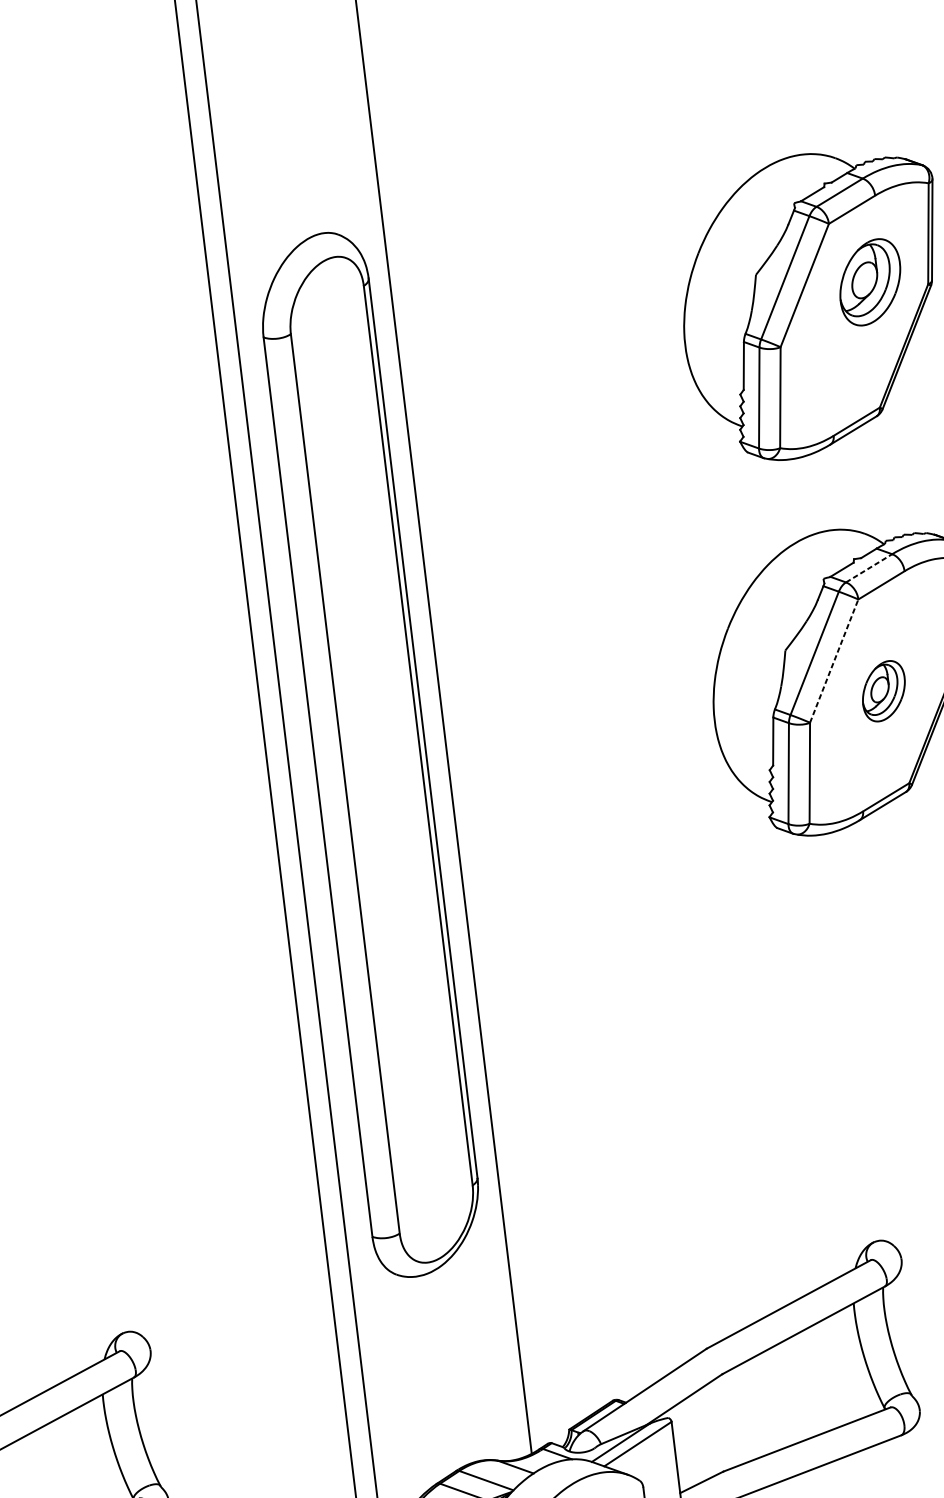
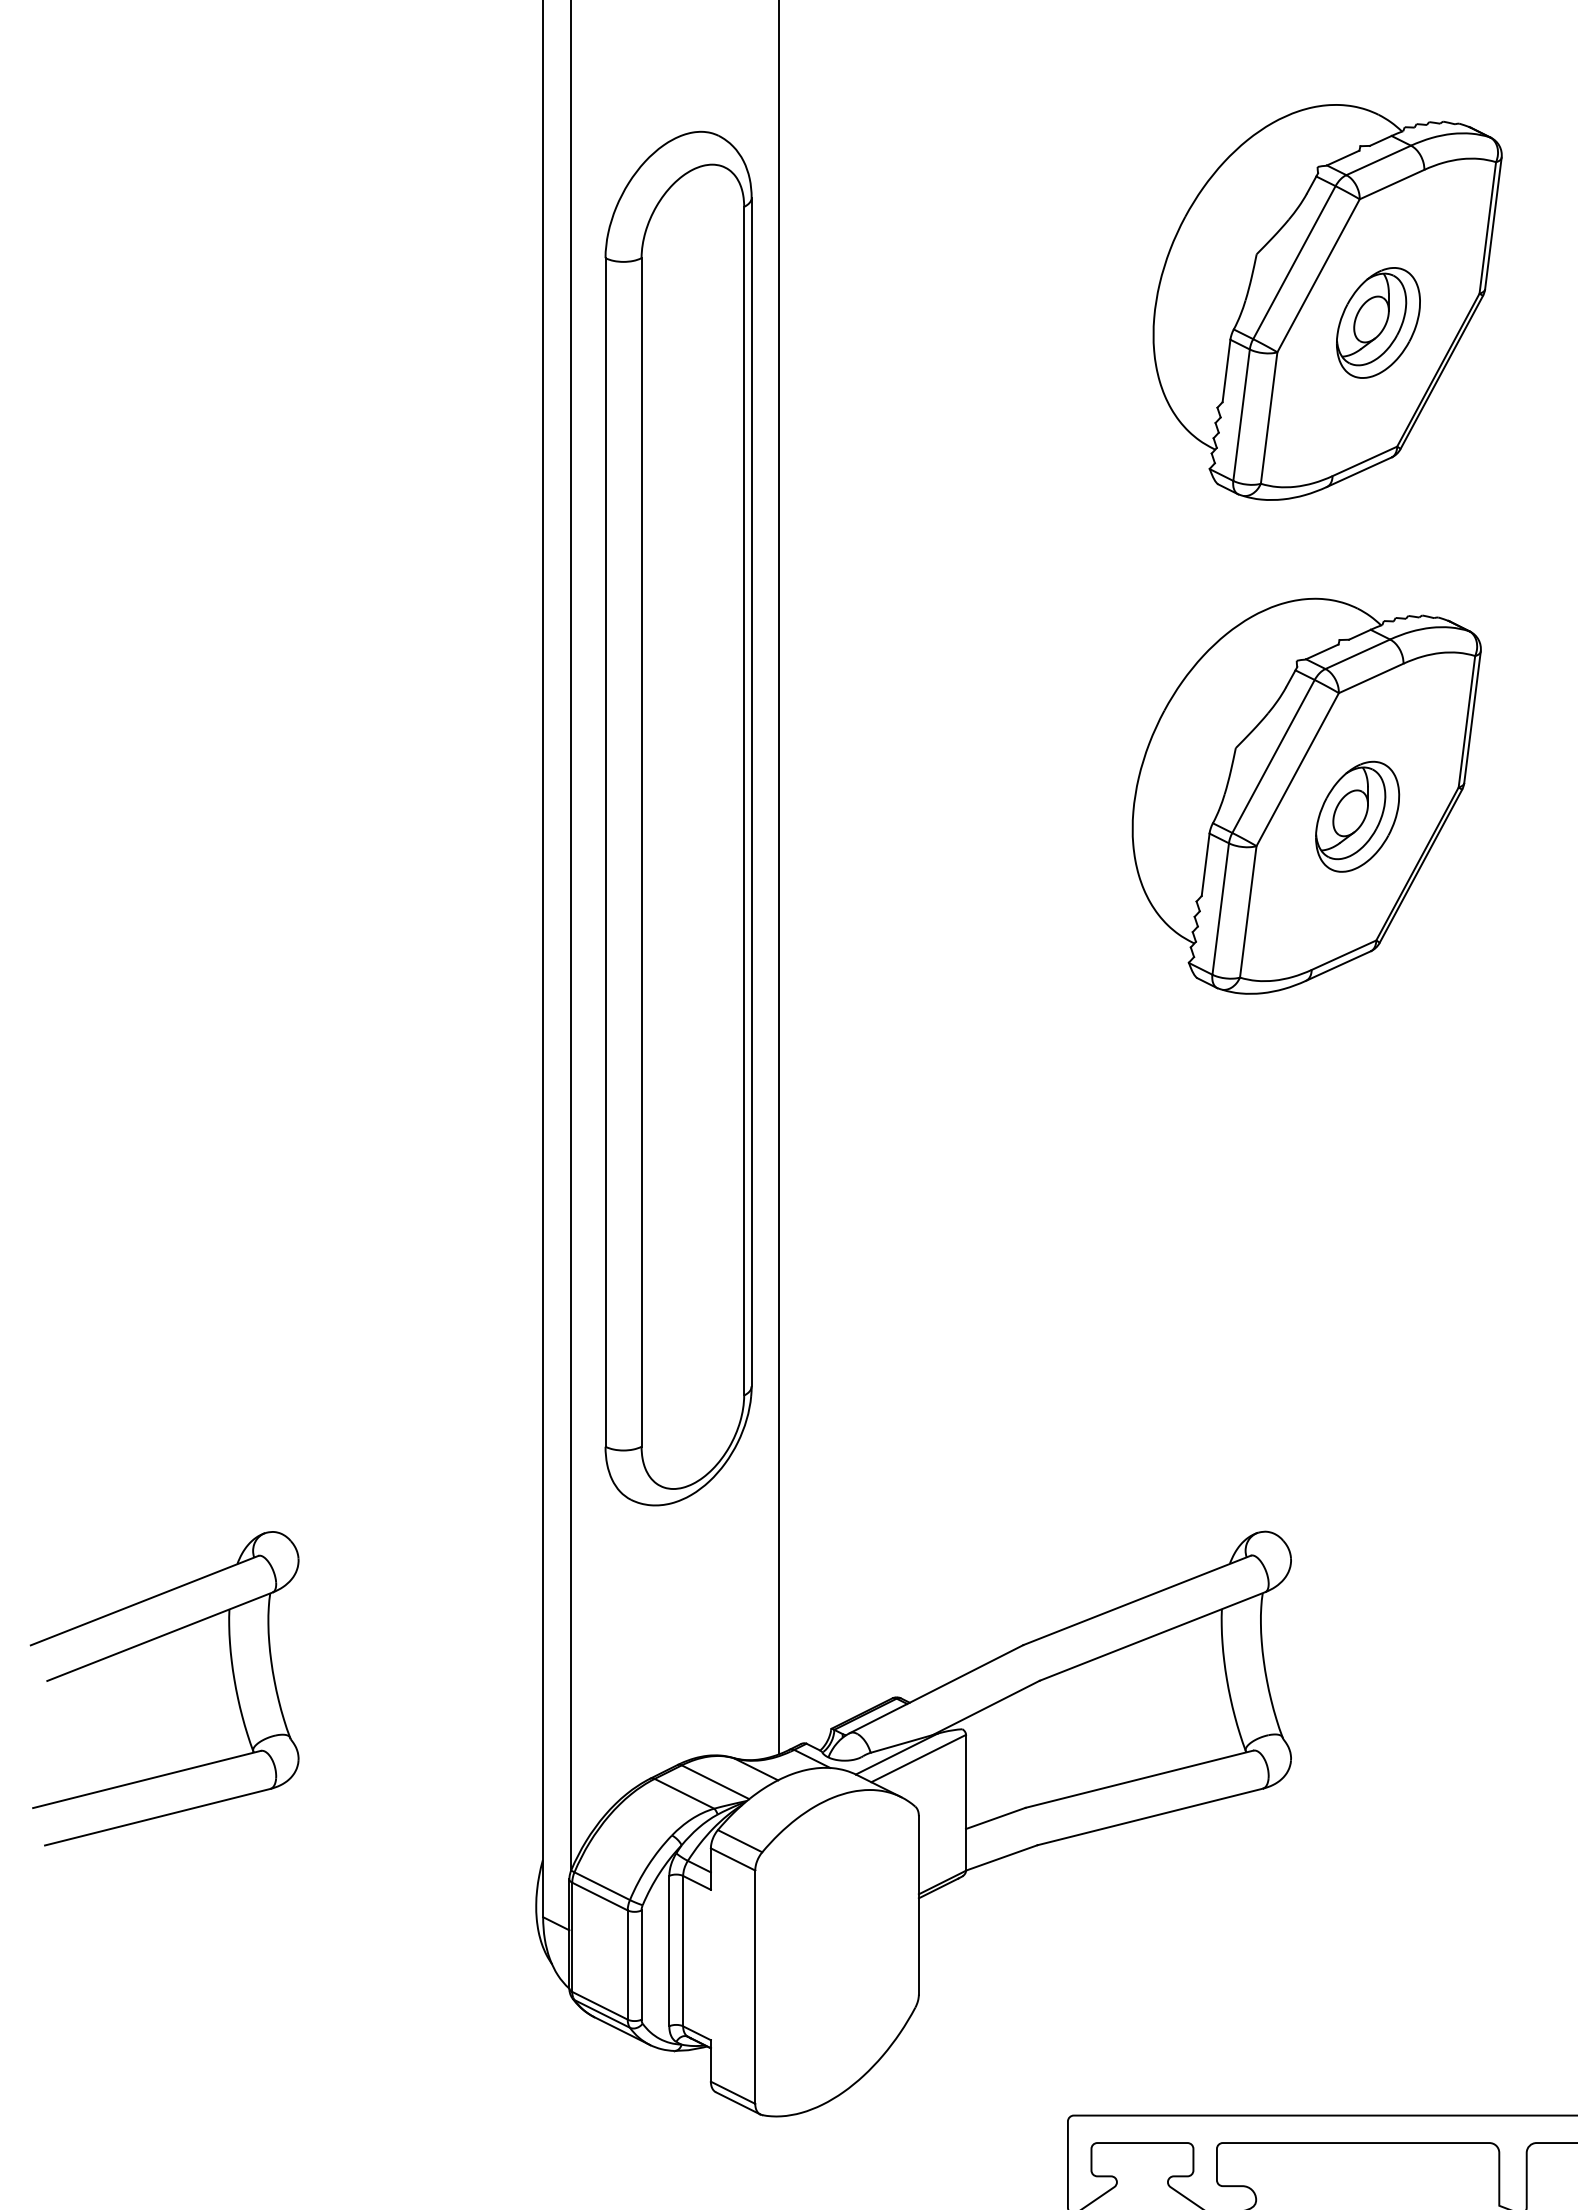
part: (870, 281) -> (1378, 322), moved
line: (868, 568) -> (1357, 654), dashed -> solid
line: (834, 661) -> (1297, 769), dashed -> solid
part: (883, 691) -> (1357, 816), size x1.43

